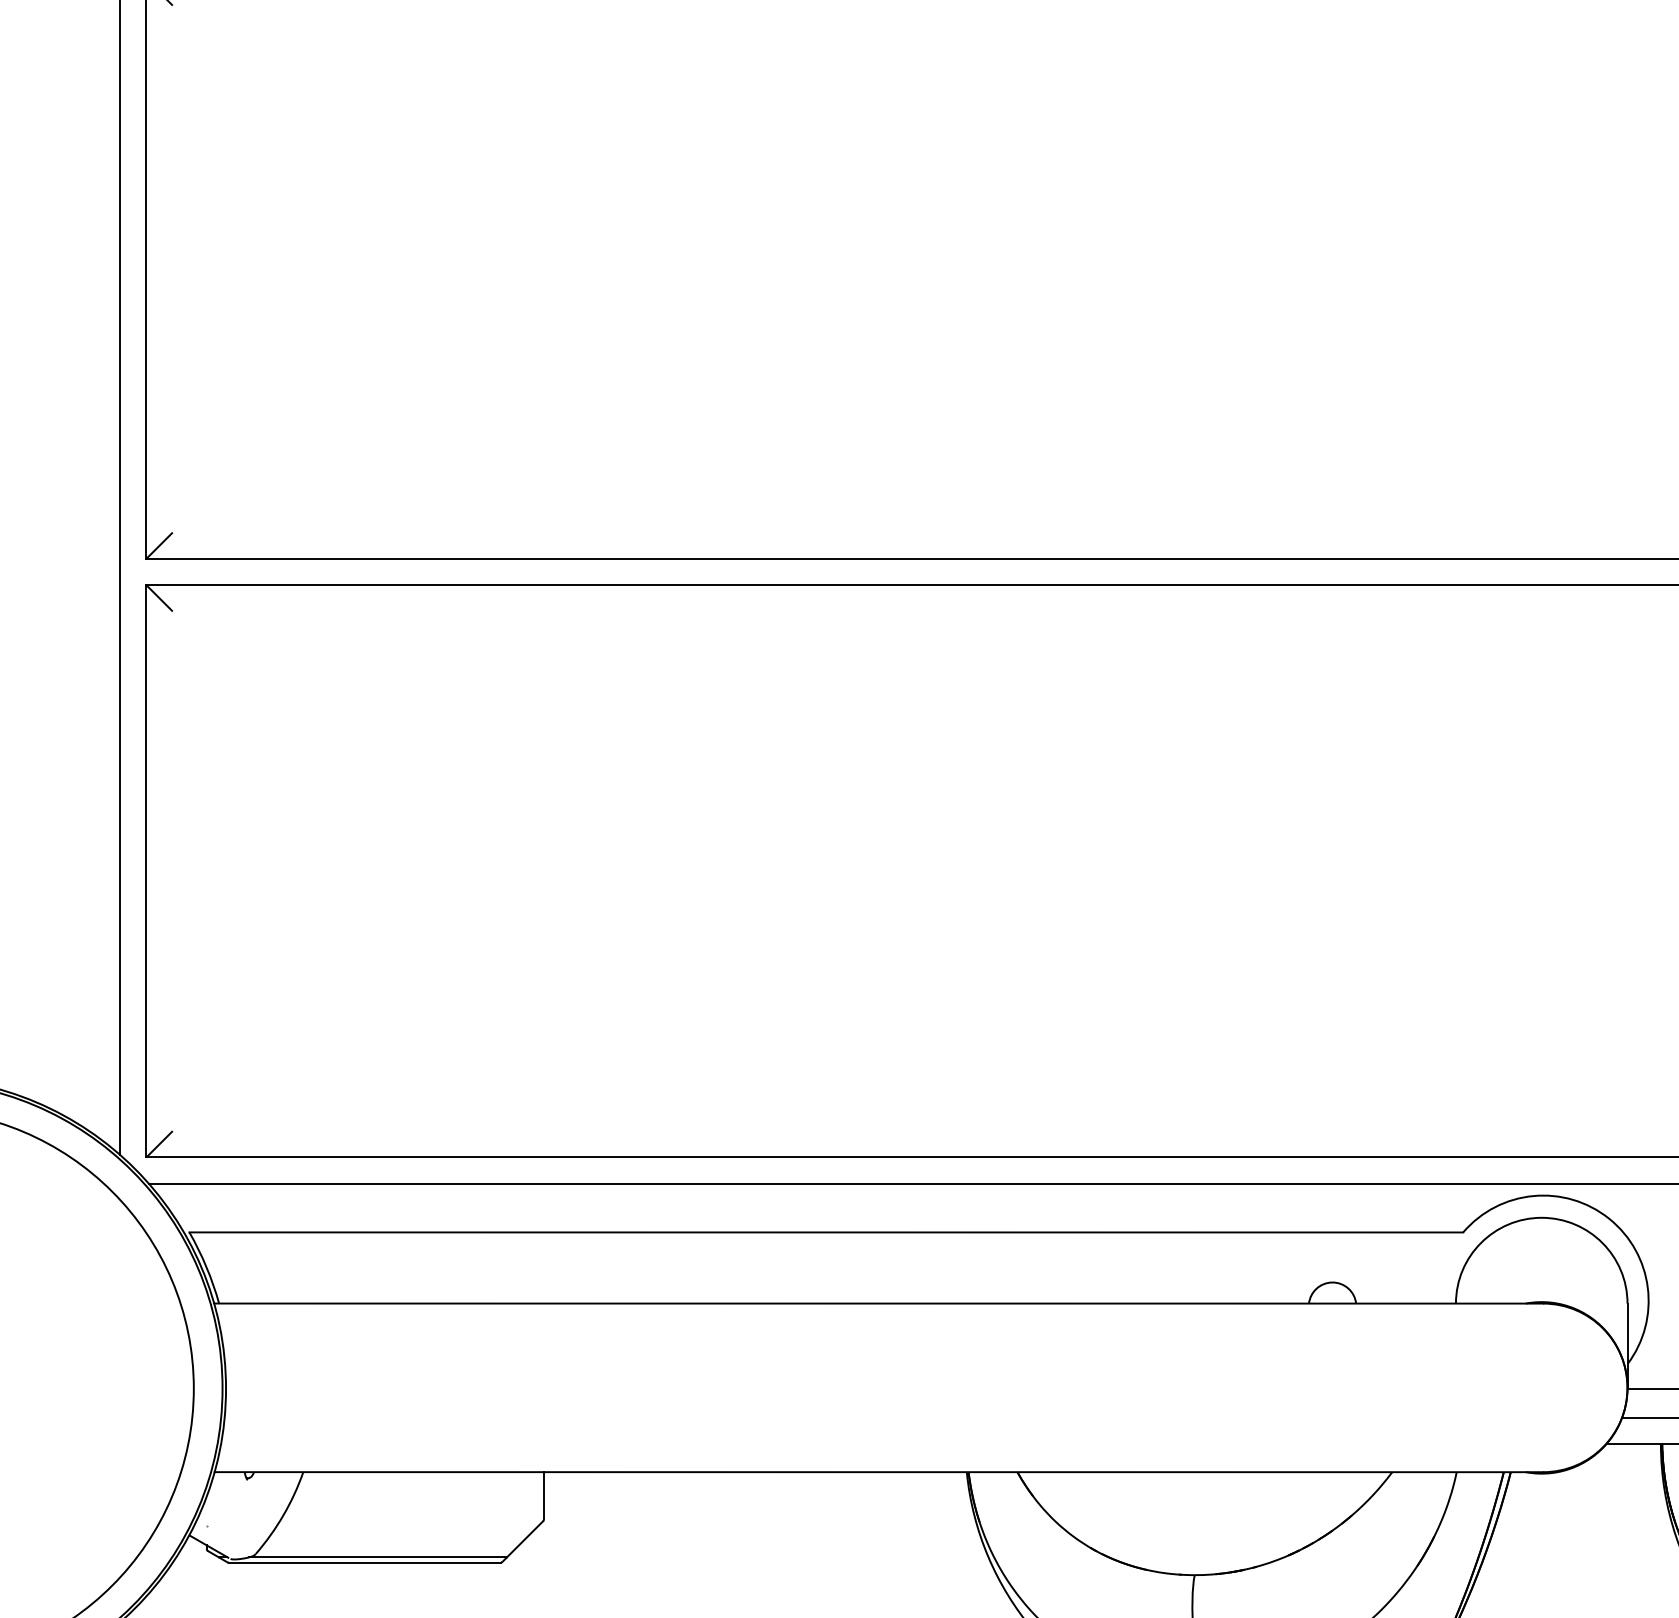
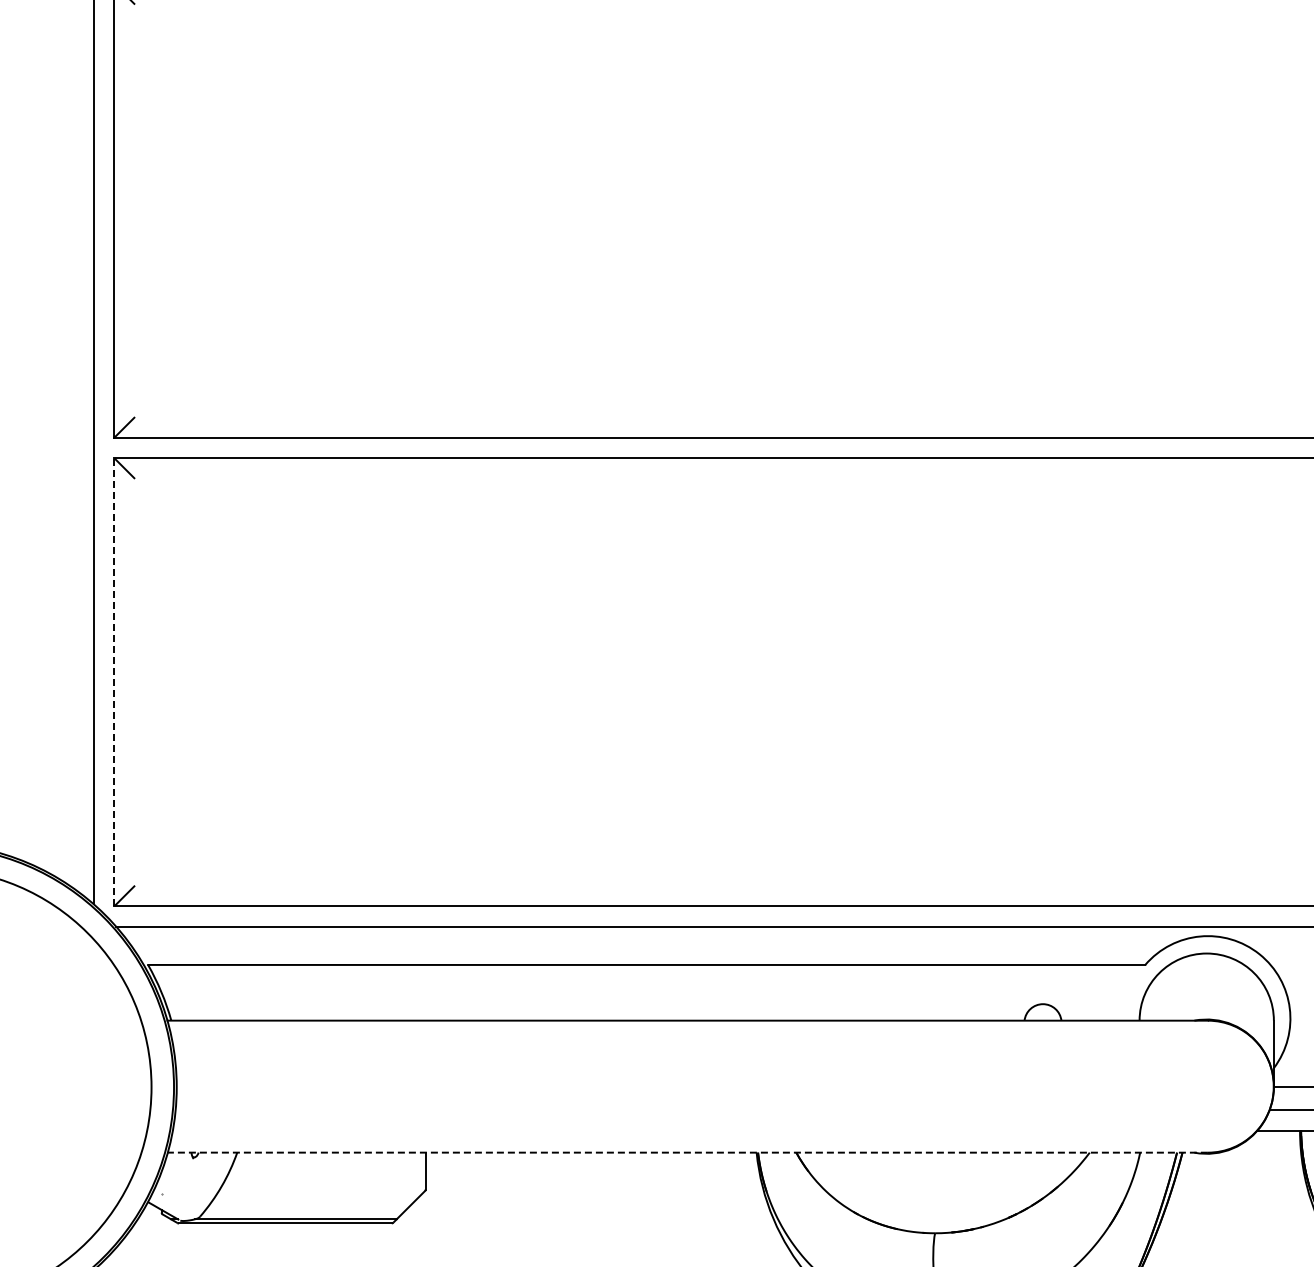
line: (146, 871) -> (114, 682), solid -> dashed
line: (878, 1471) -> (687, 1152), solid -> dashed

